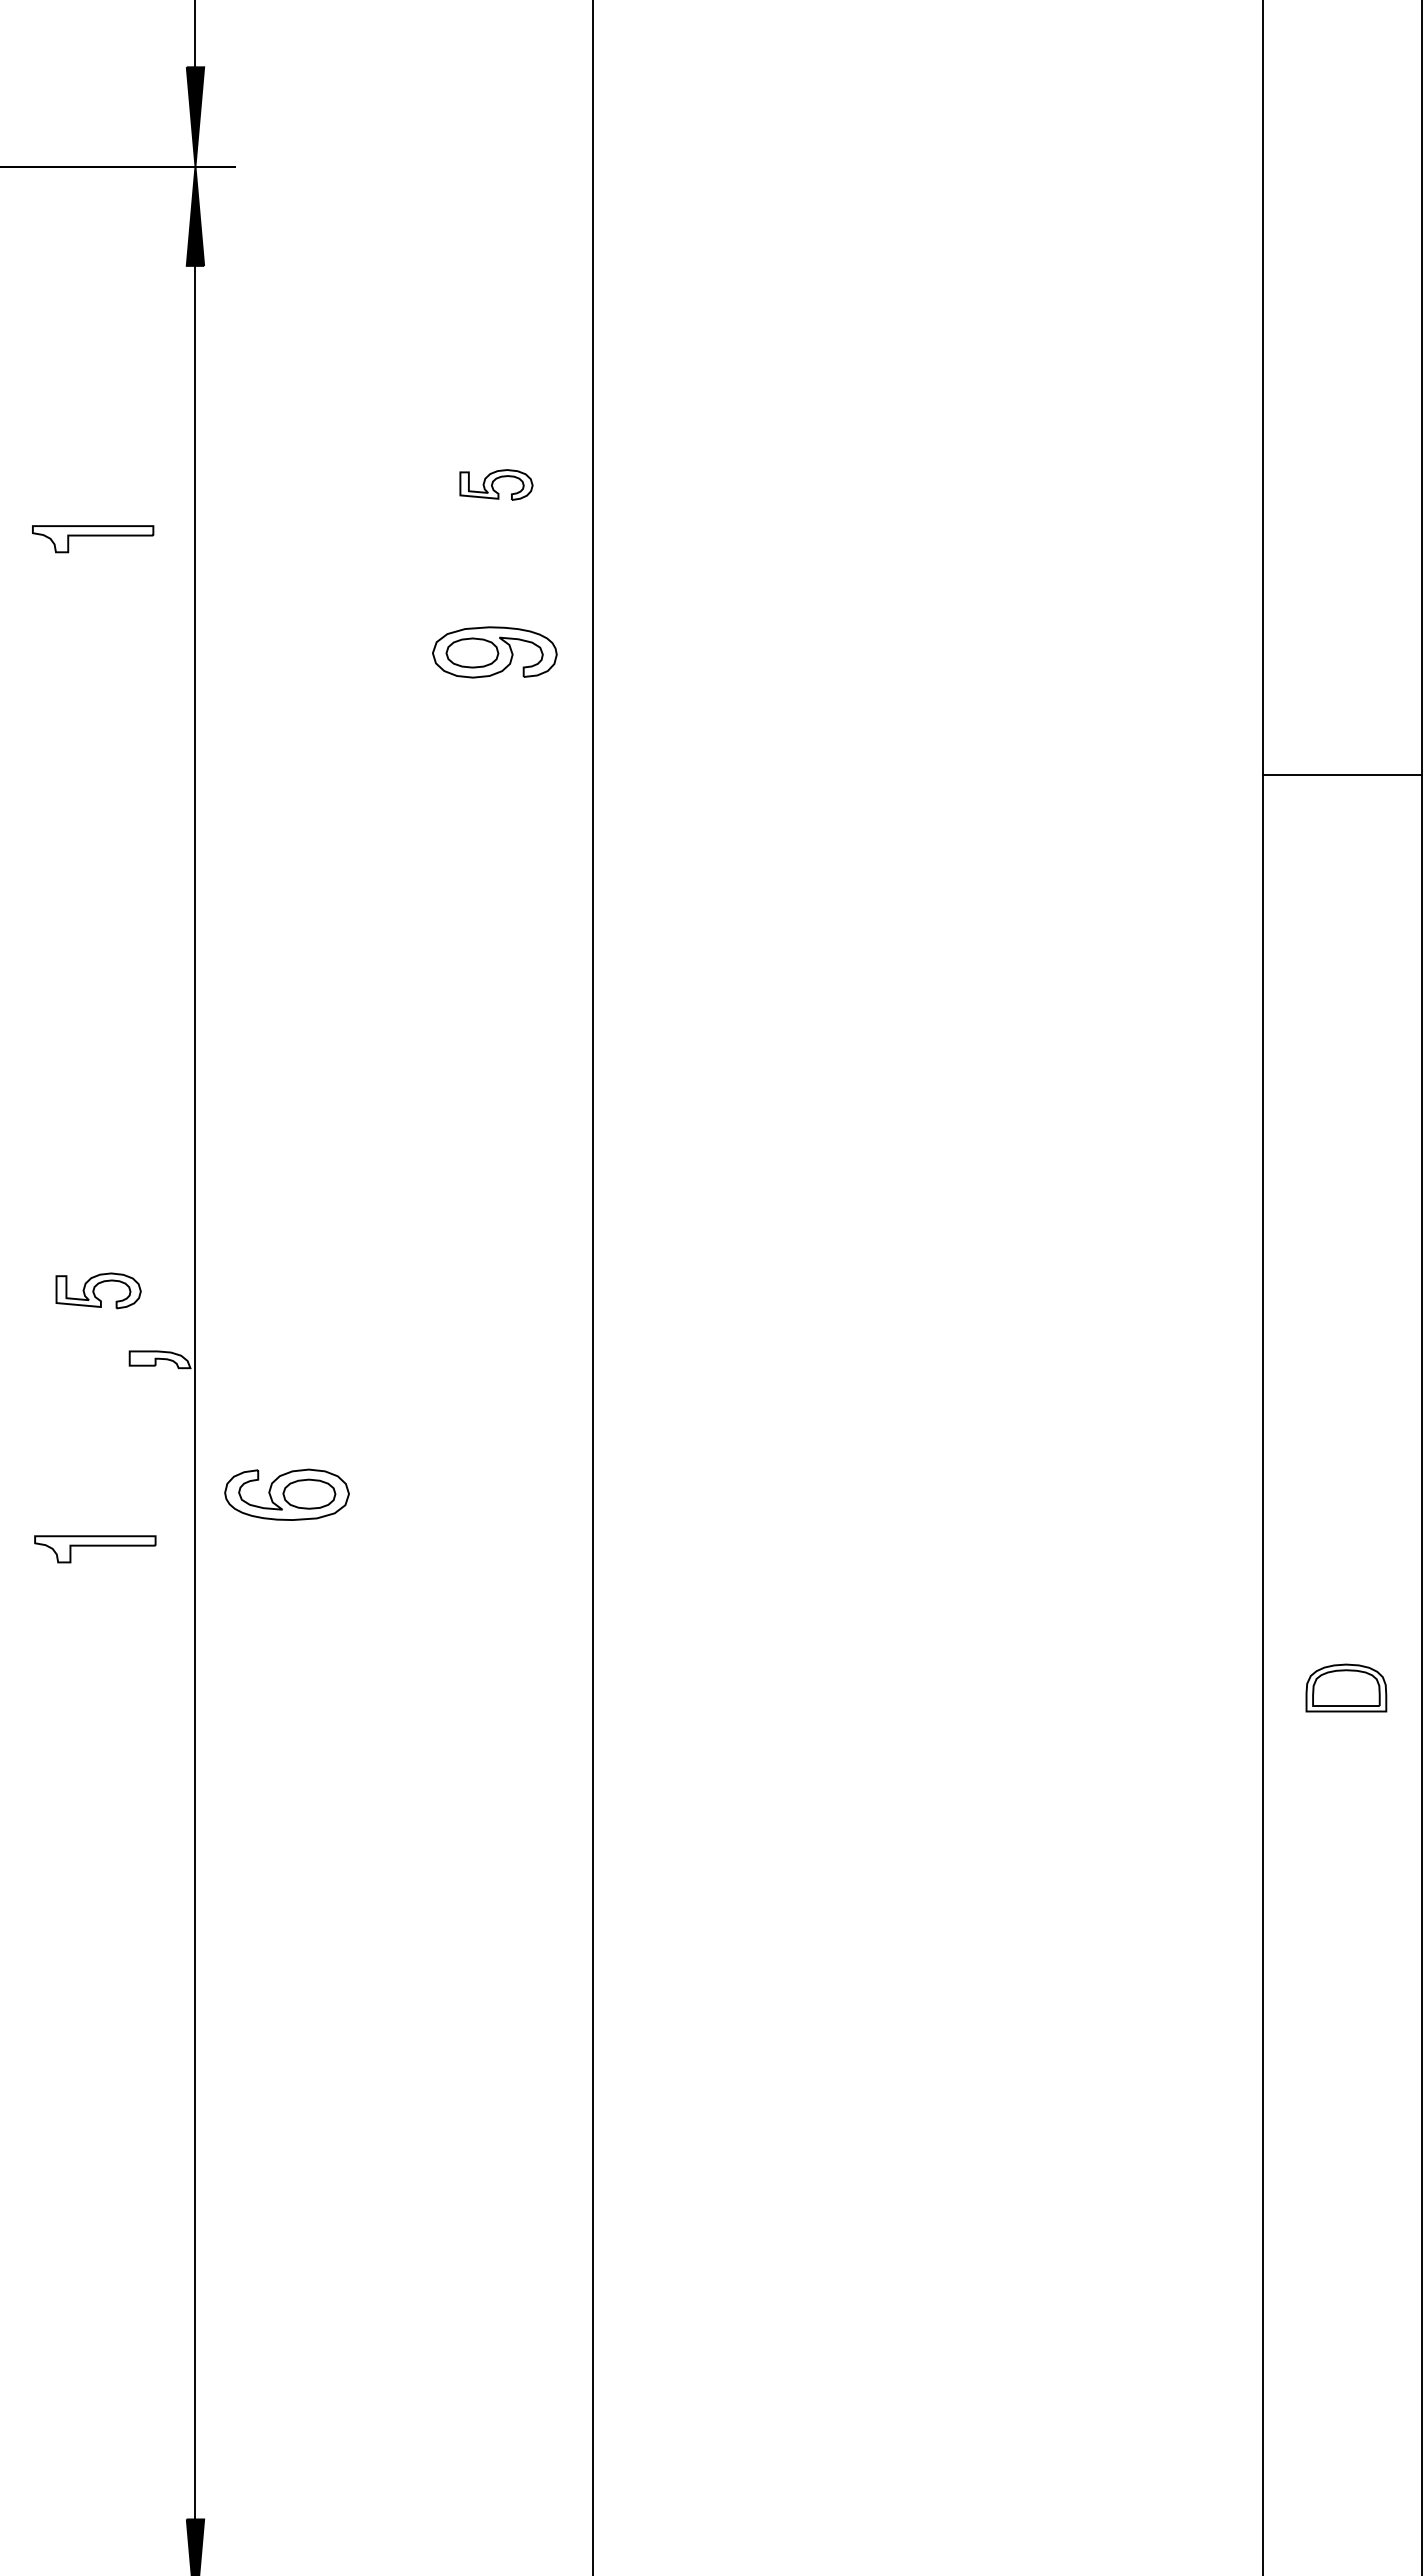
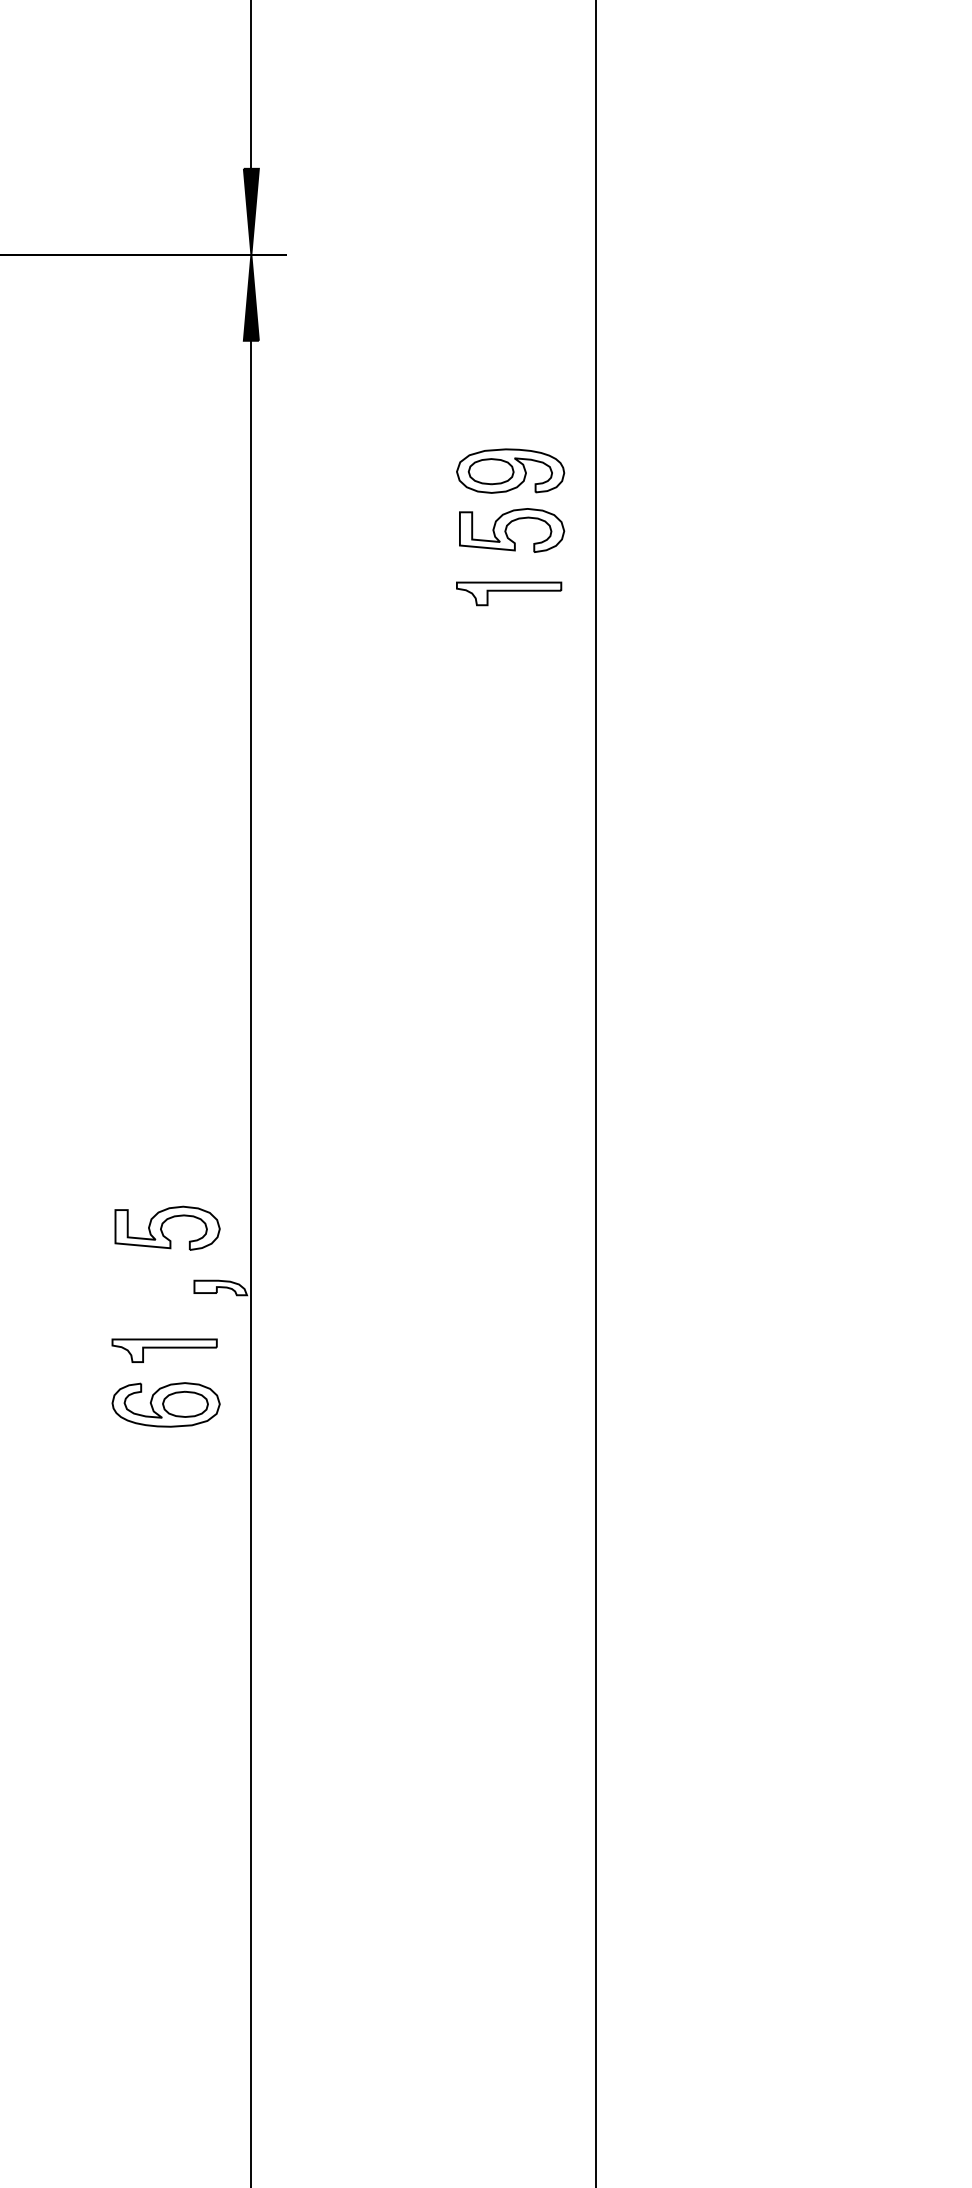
part: (496, 484) -> (512, 530), size x1.67
part: (93, 539) -> (509, 594), moved
part: (494, 652) -> (510, 471), moved
part: (98, 1290) -> (167, 1227), size x1.43
part: (286, 1494) -> (165, 1404), moved
part: (95, 1549) -> (164, 1350), moved

